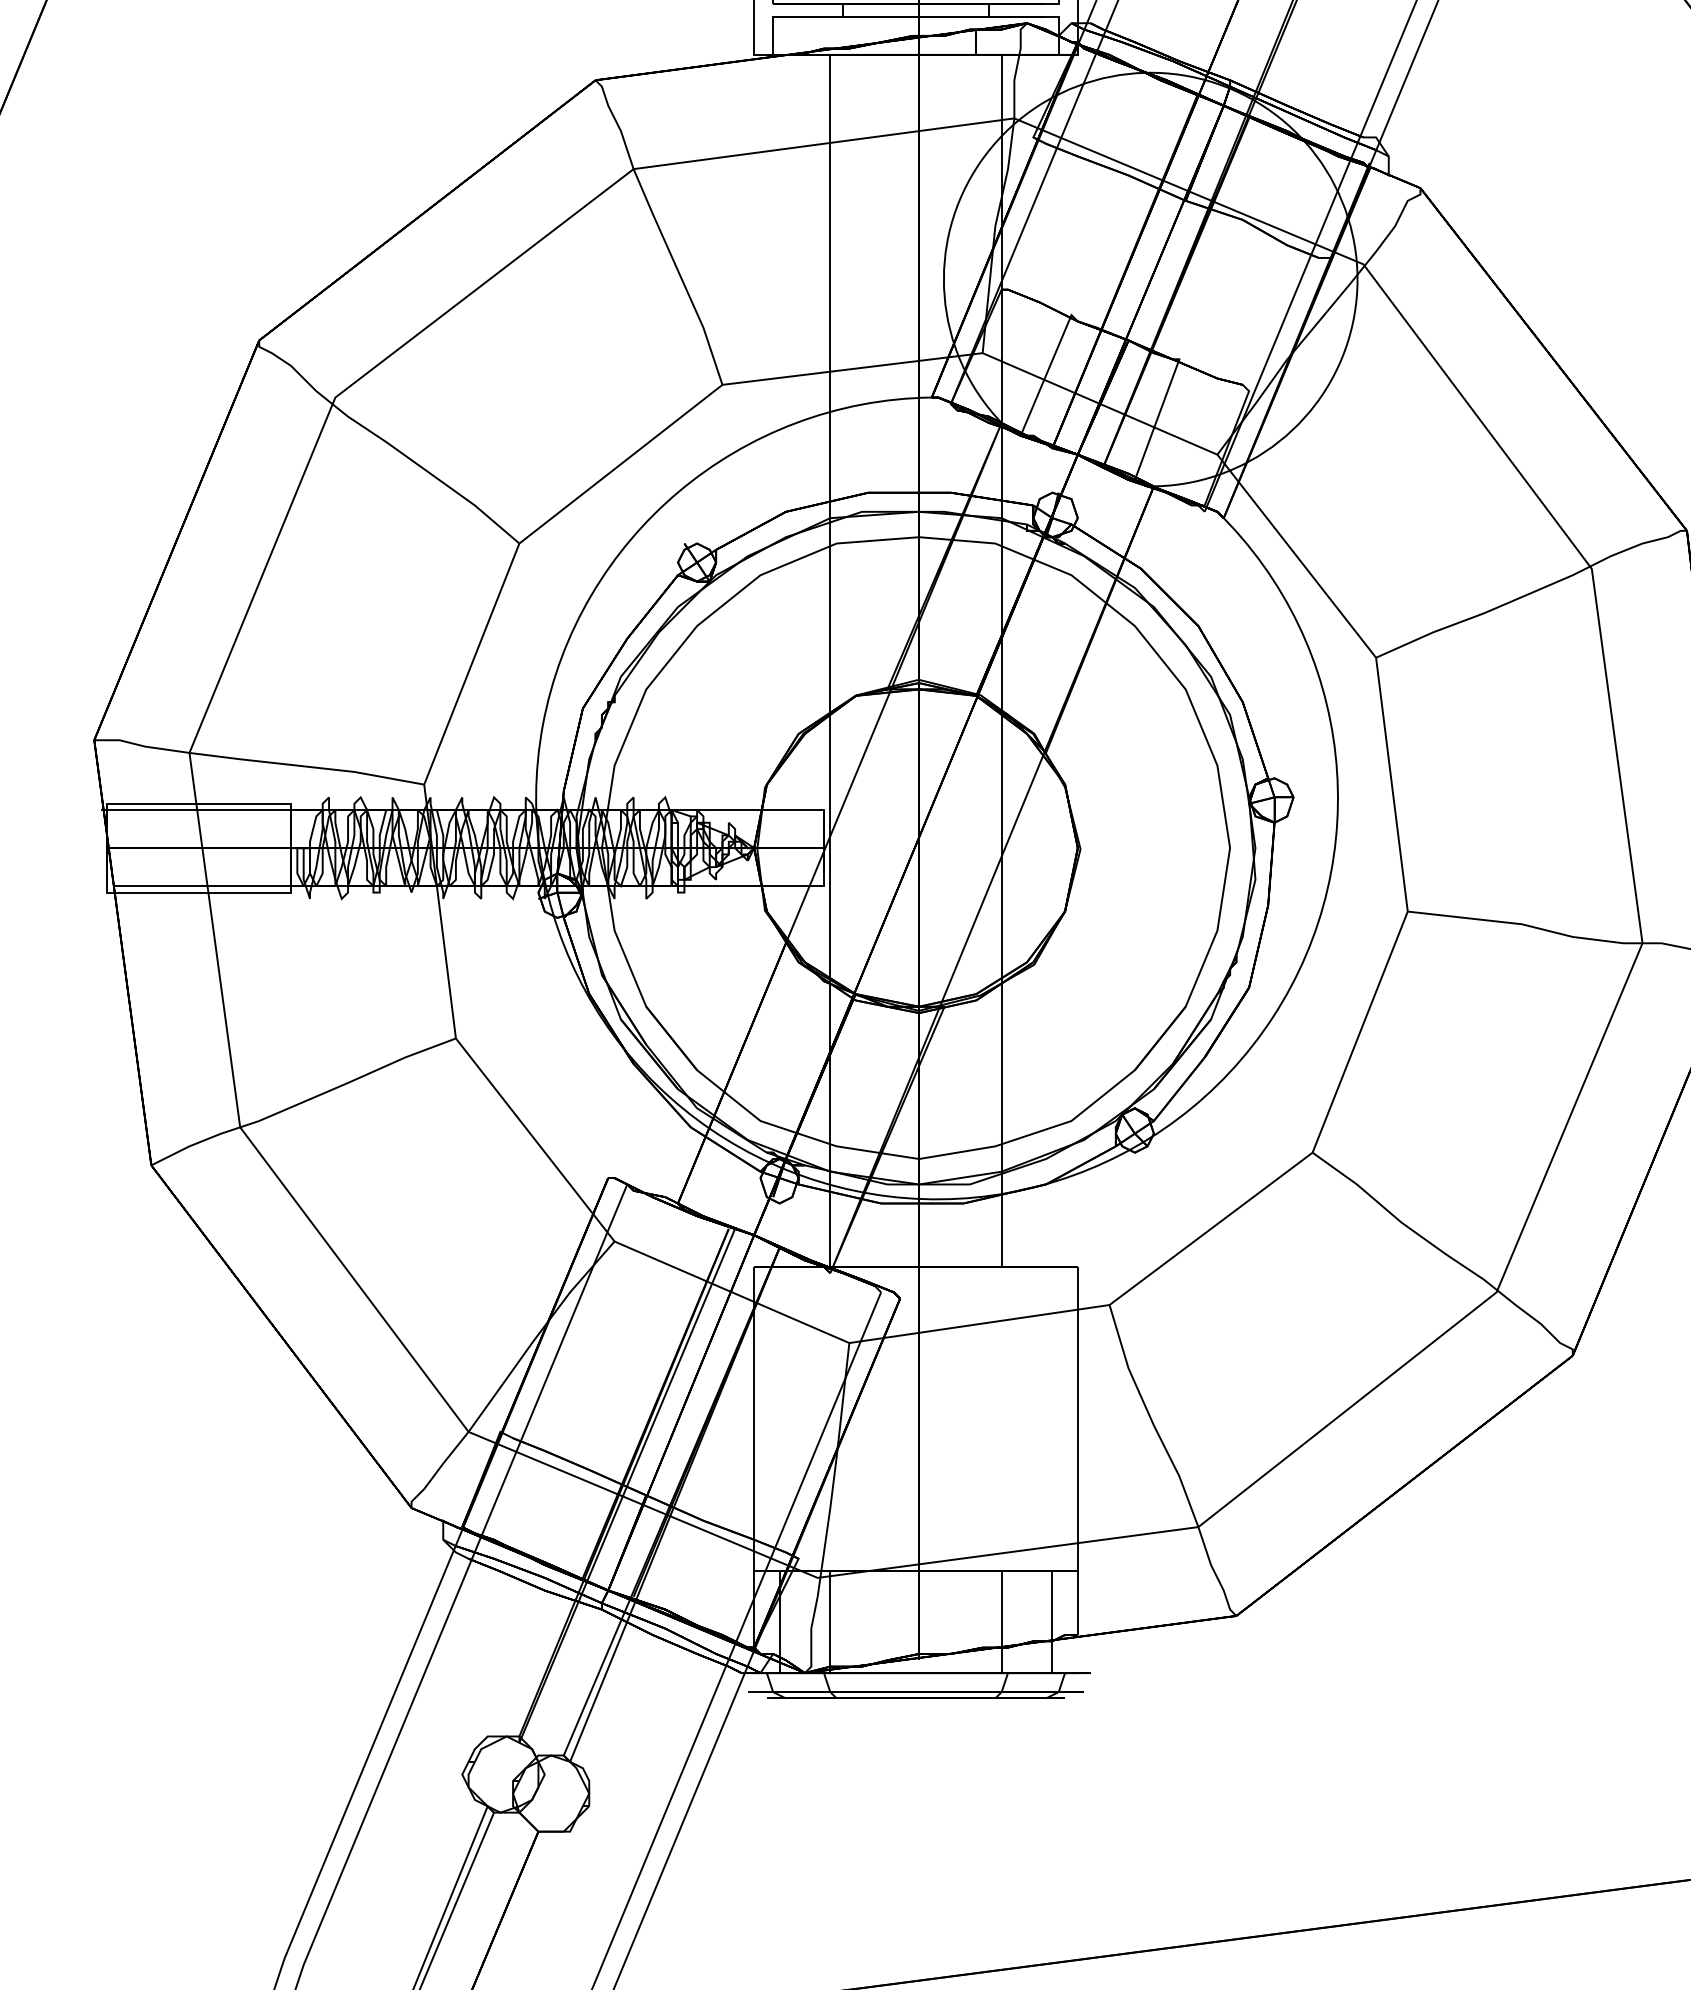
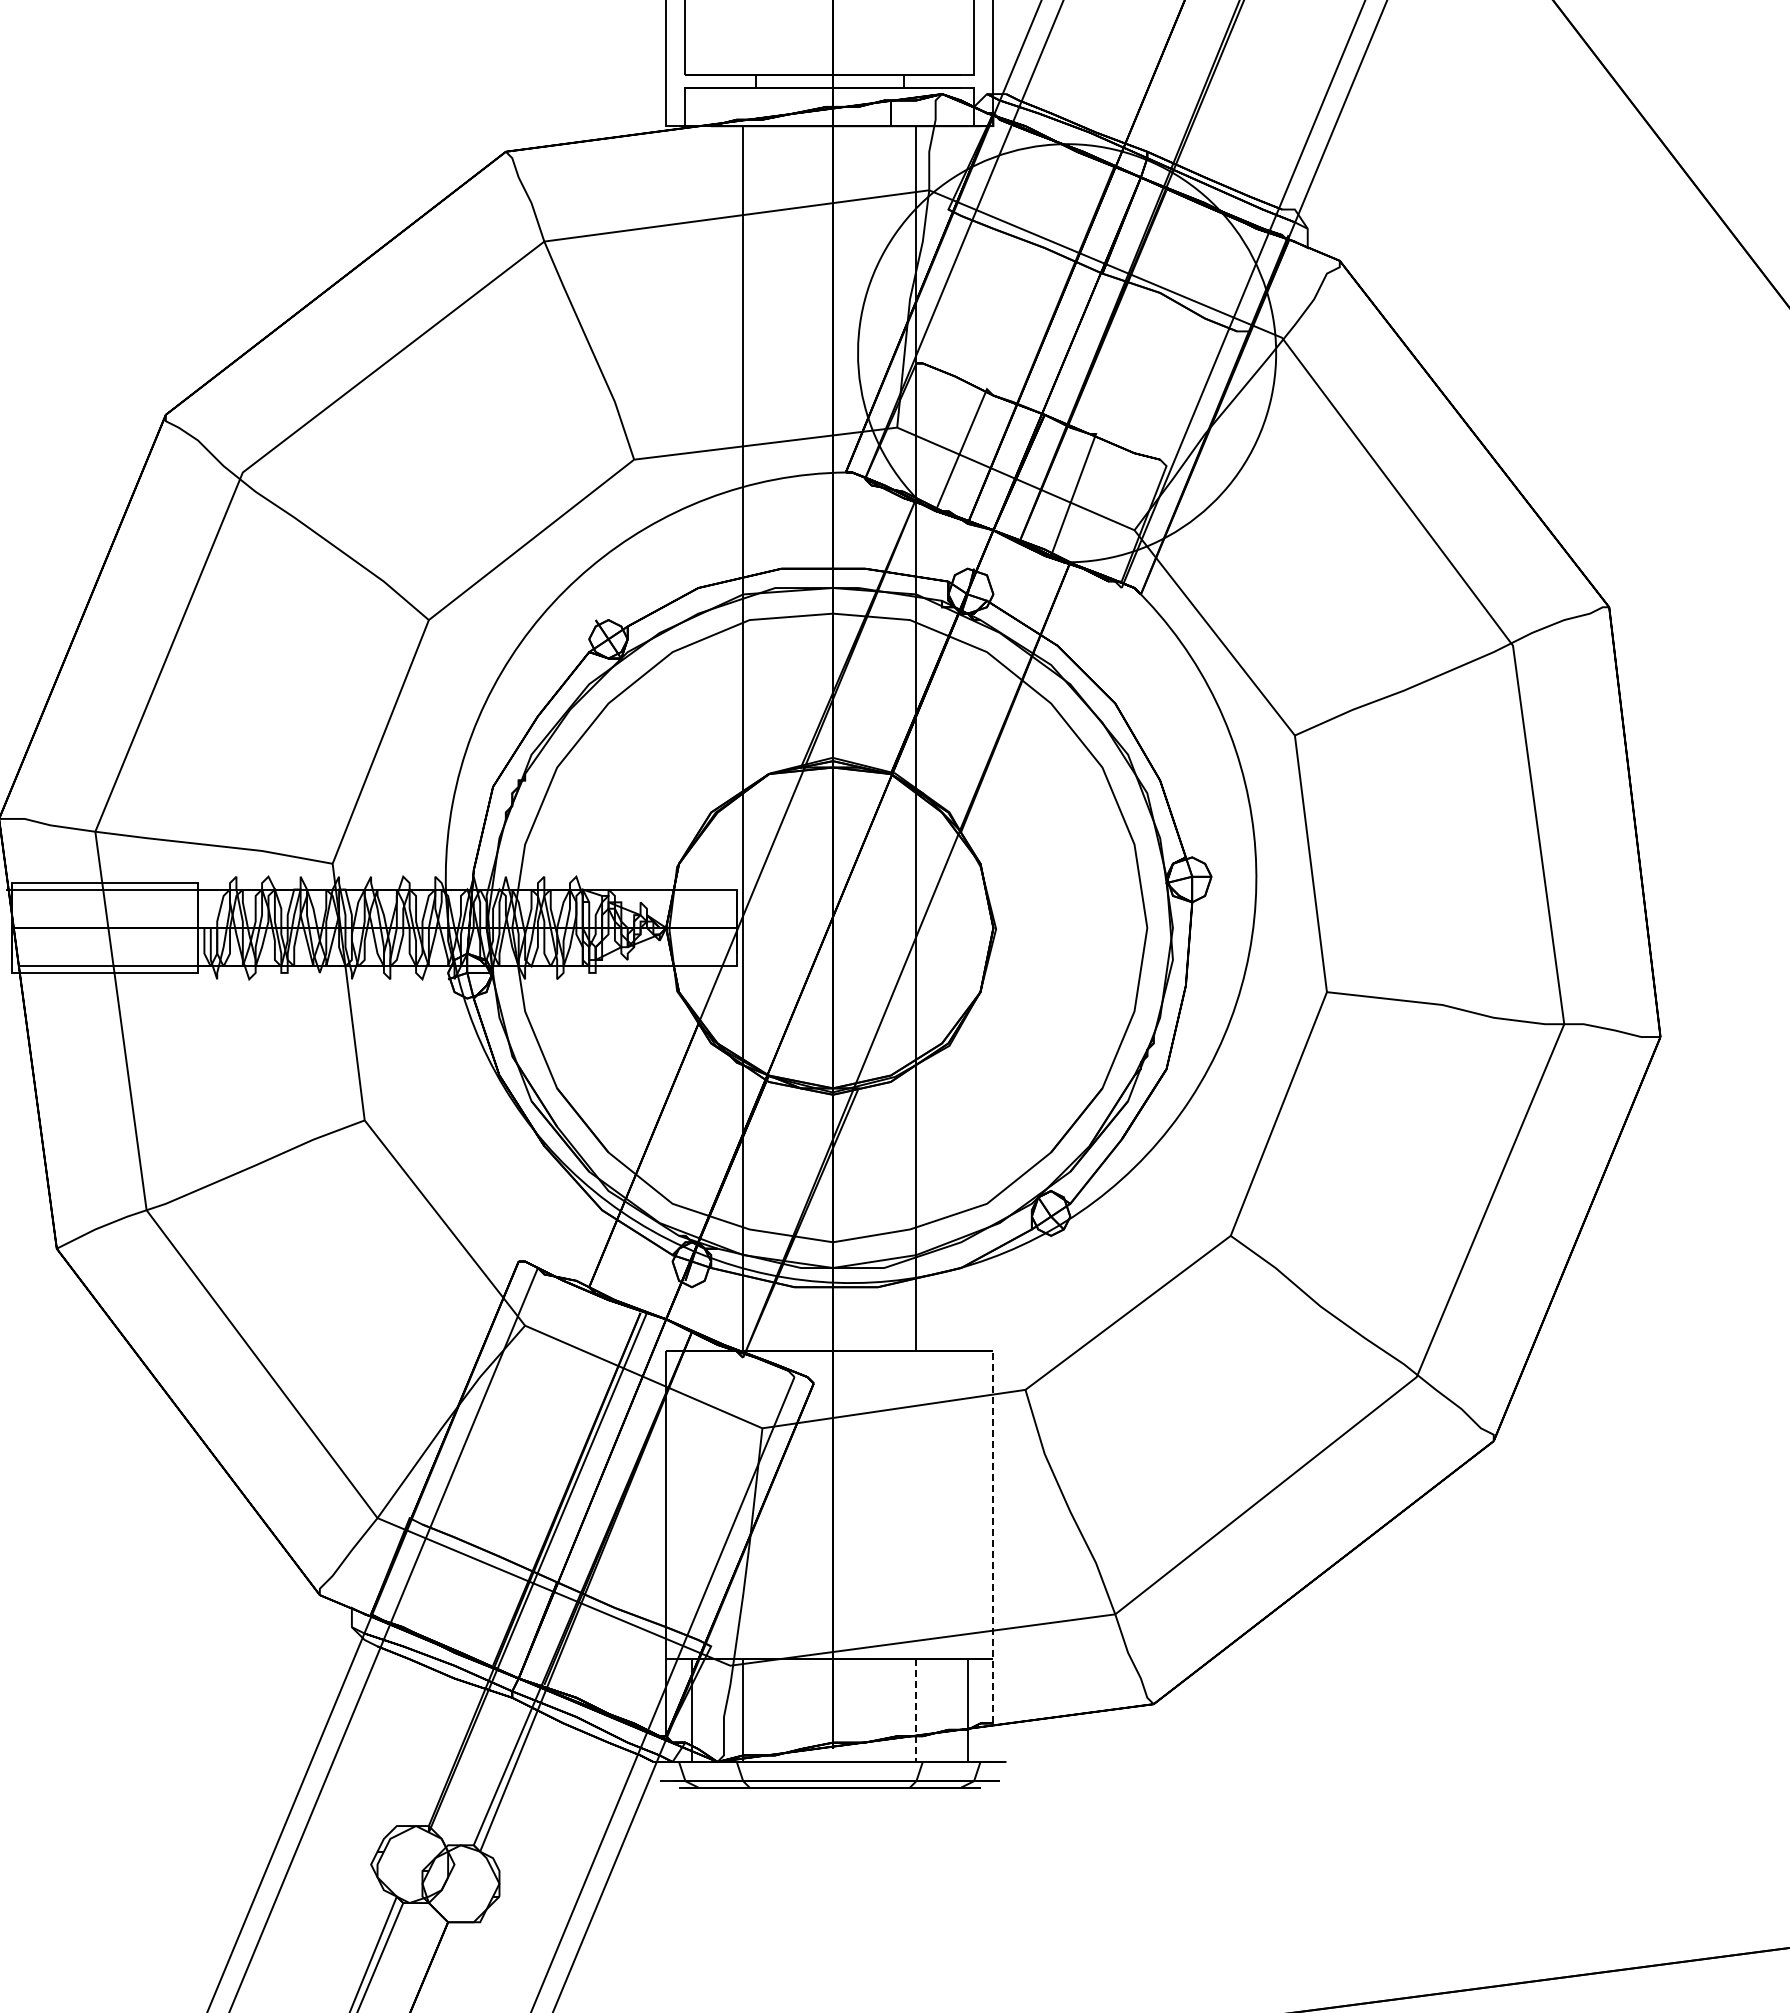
line: (1077, 1450) -> (993, 1536), solid -> dashed
line: (1001, 1623) -> (916, 1711), solid -> dashed

